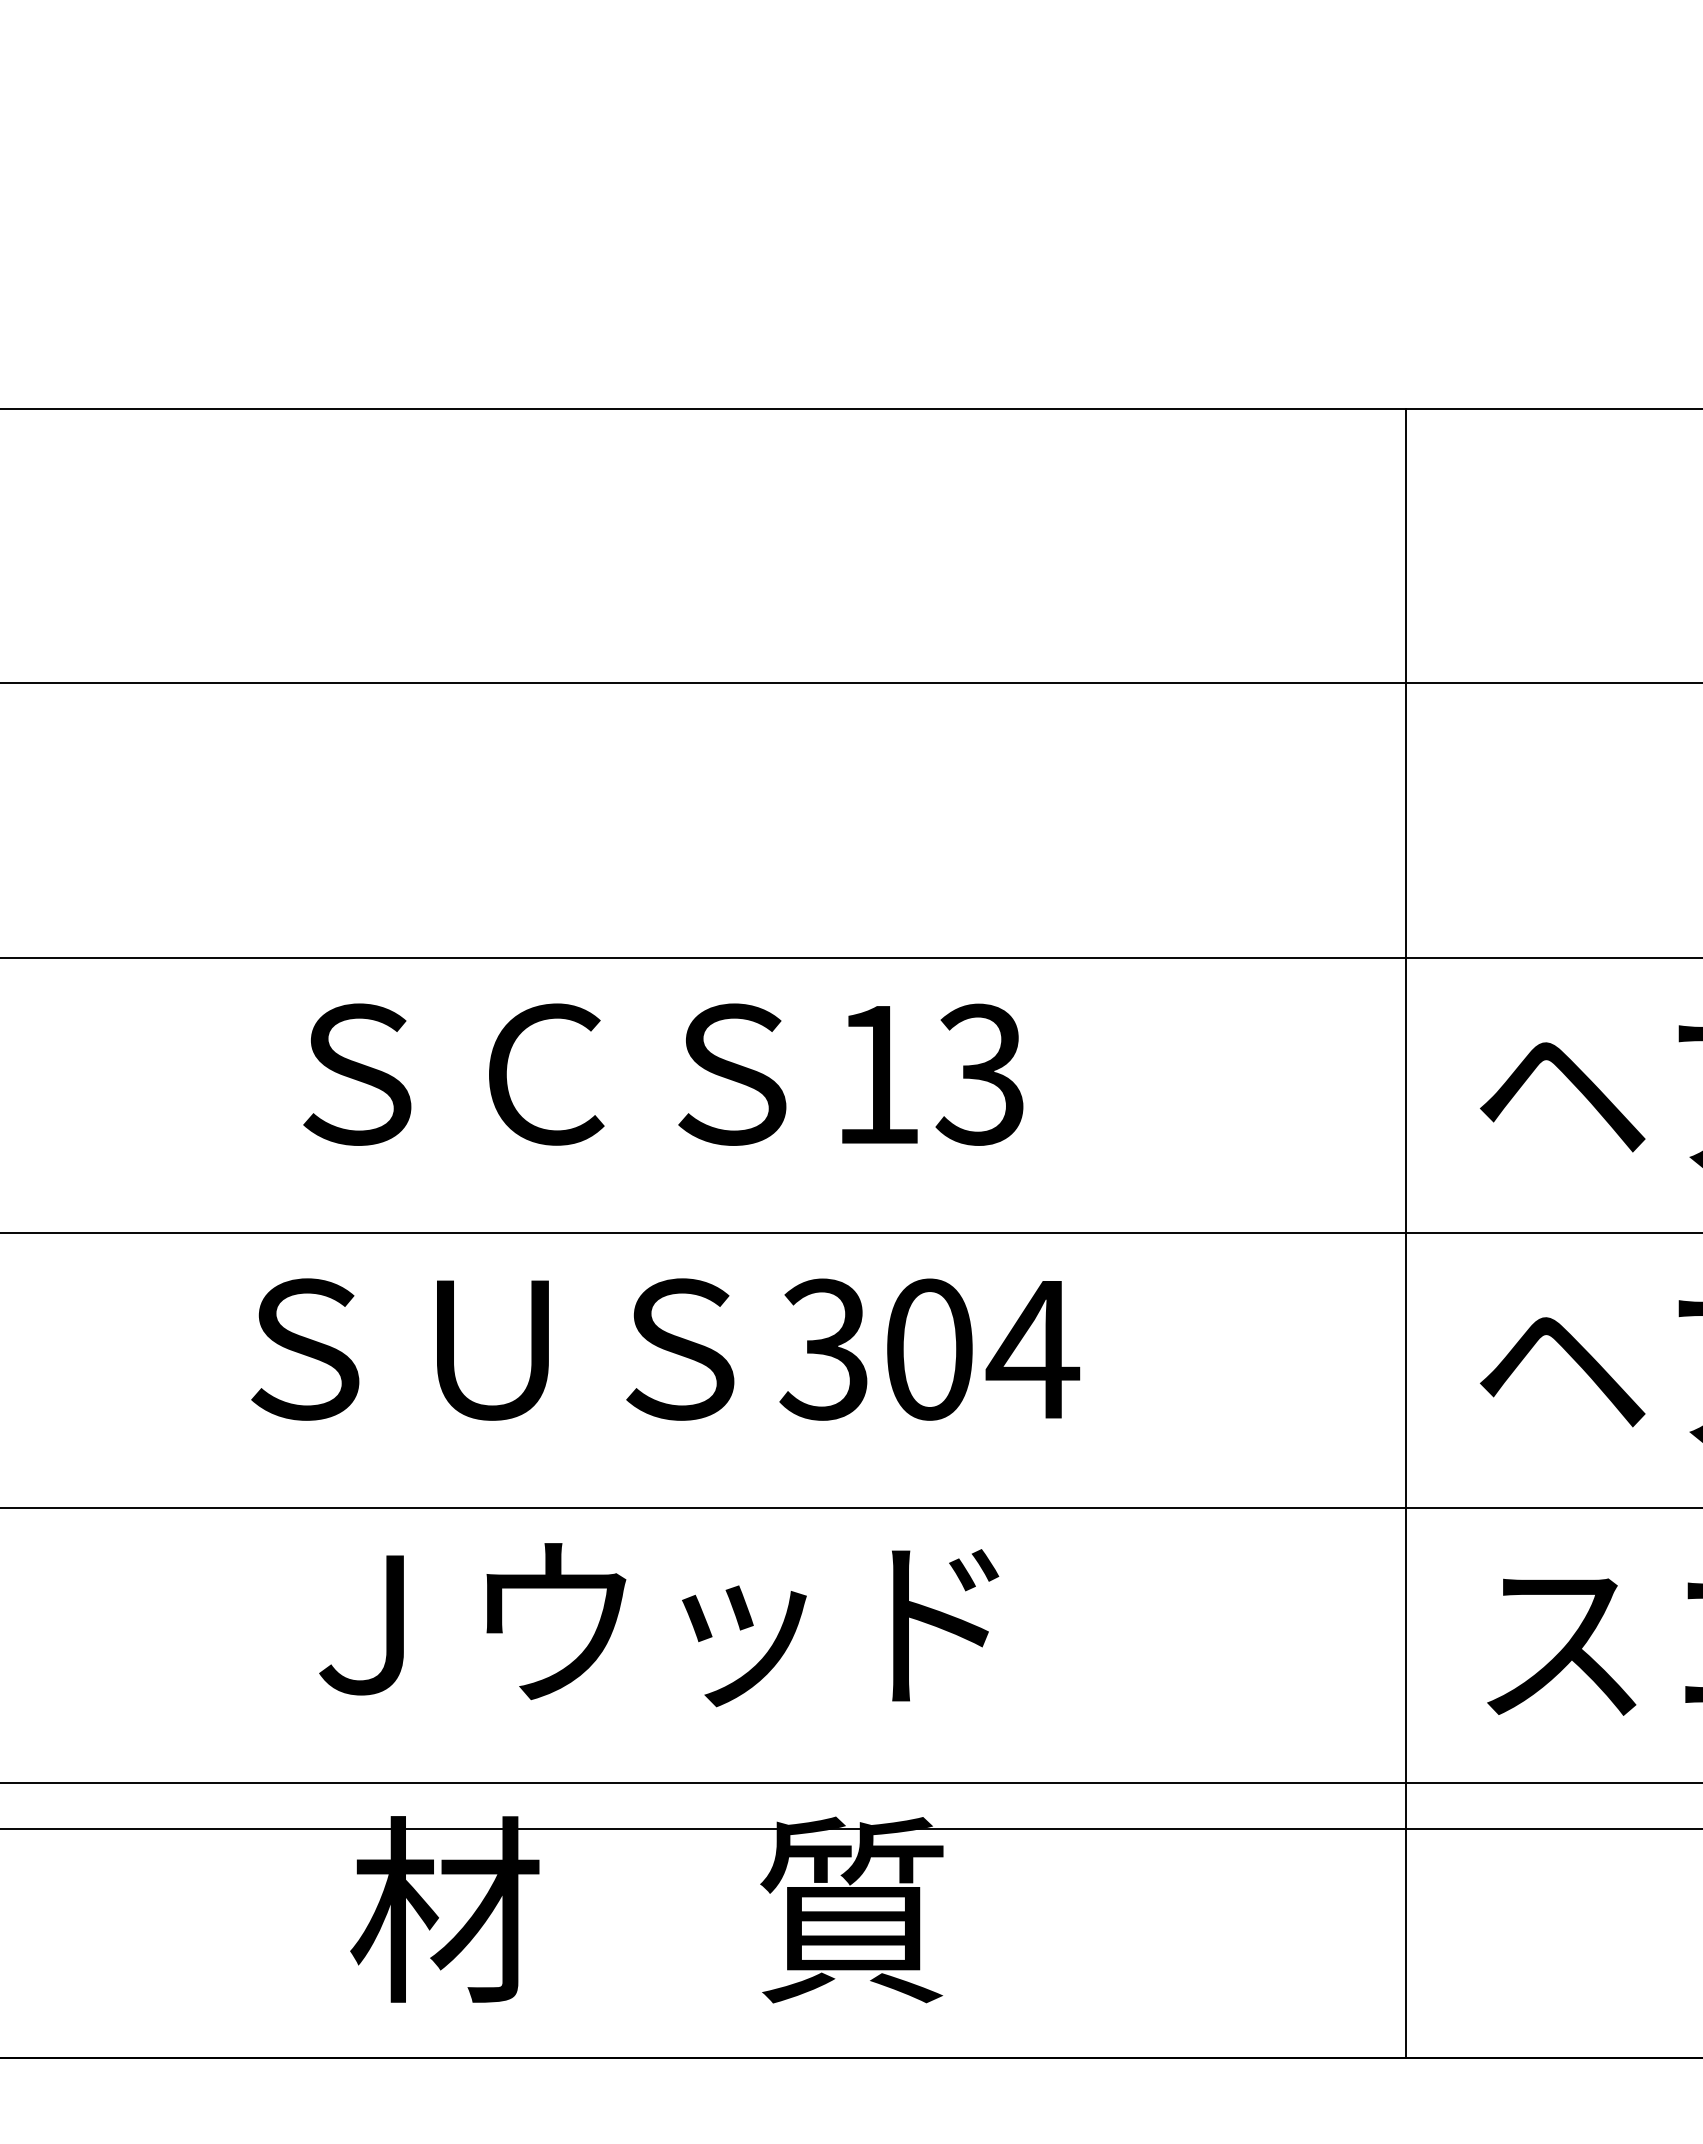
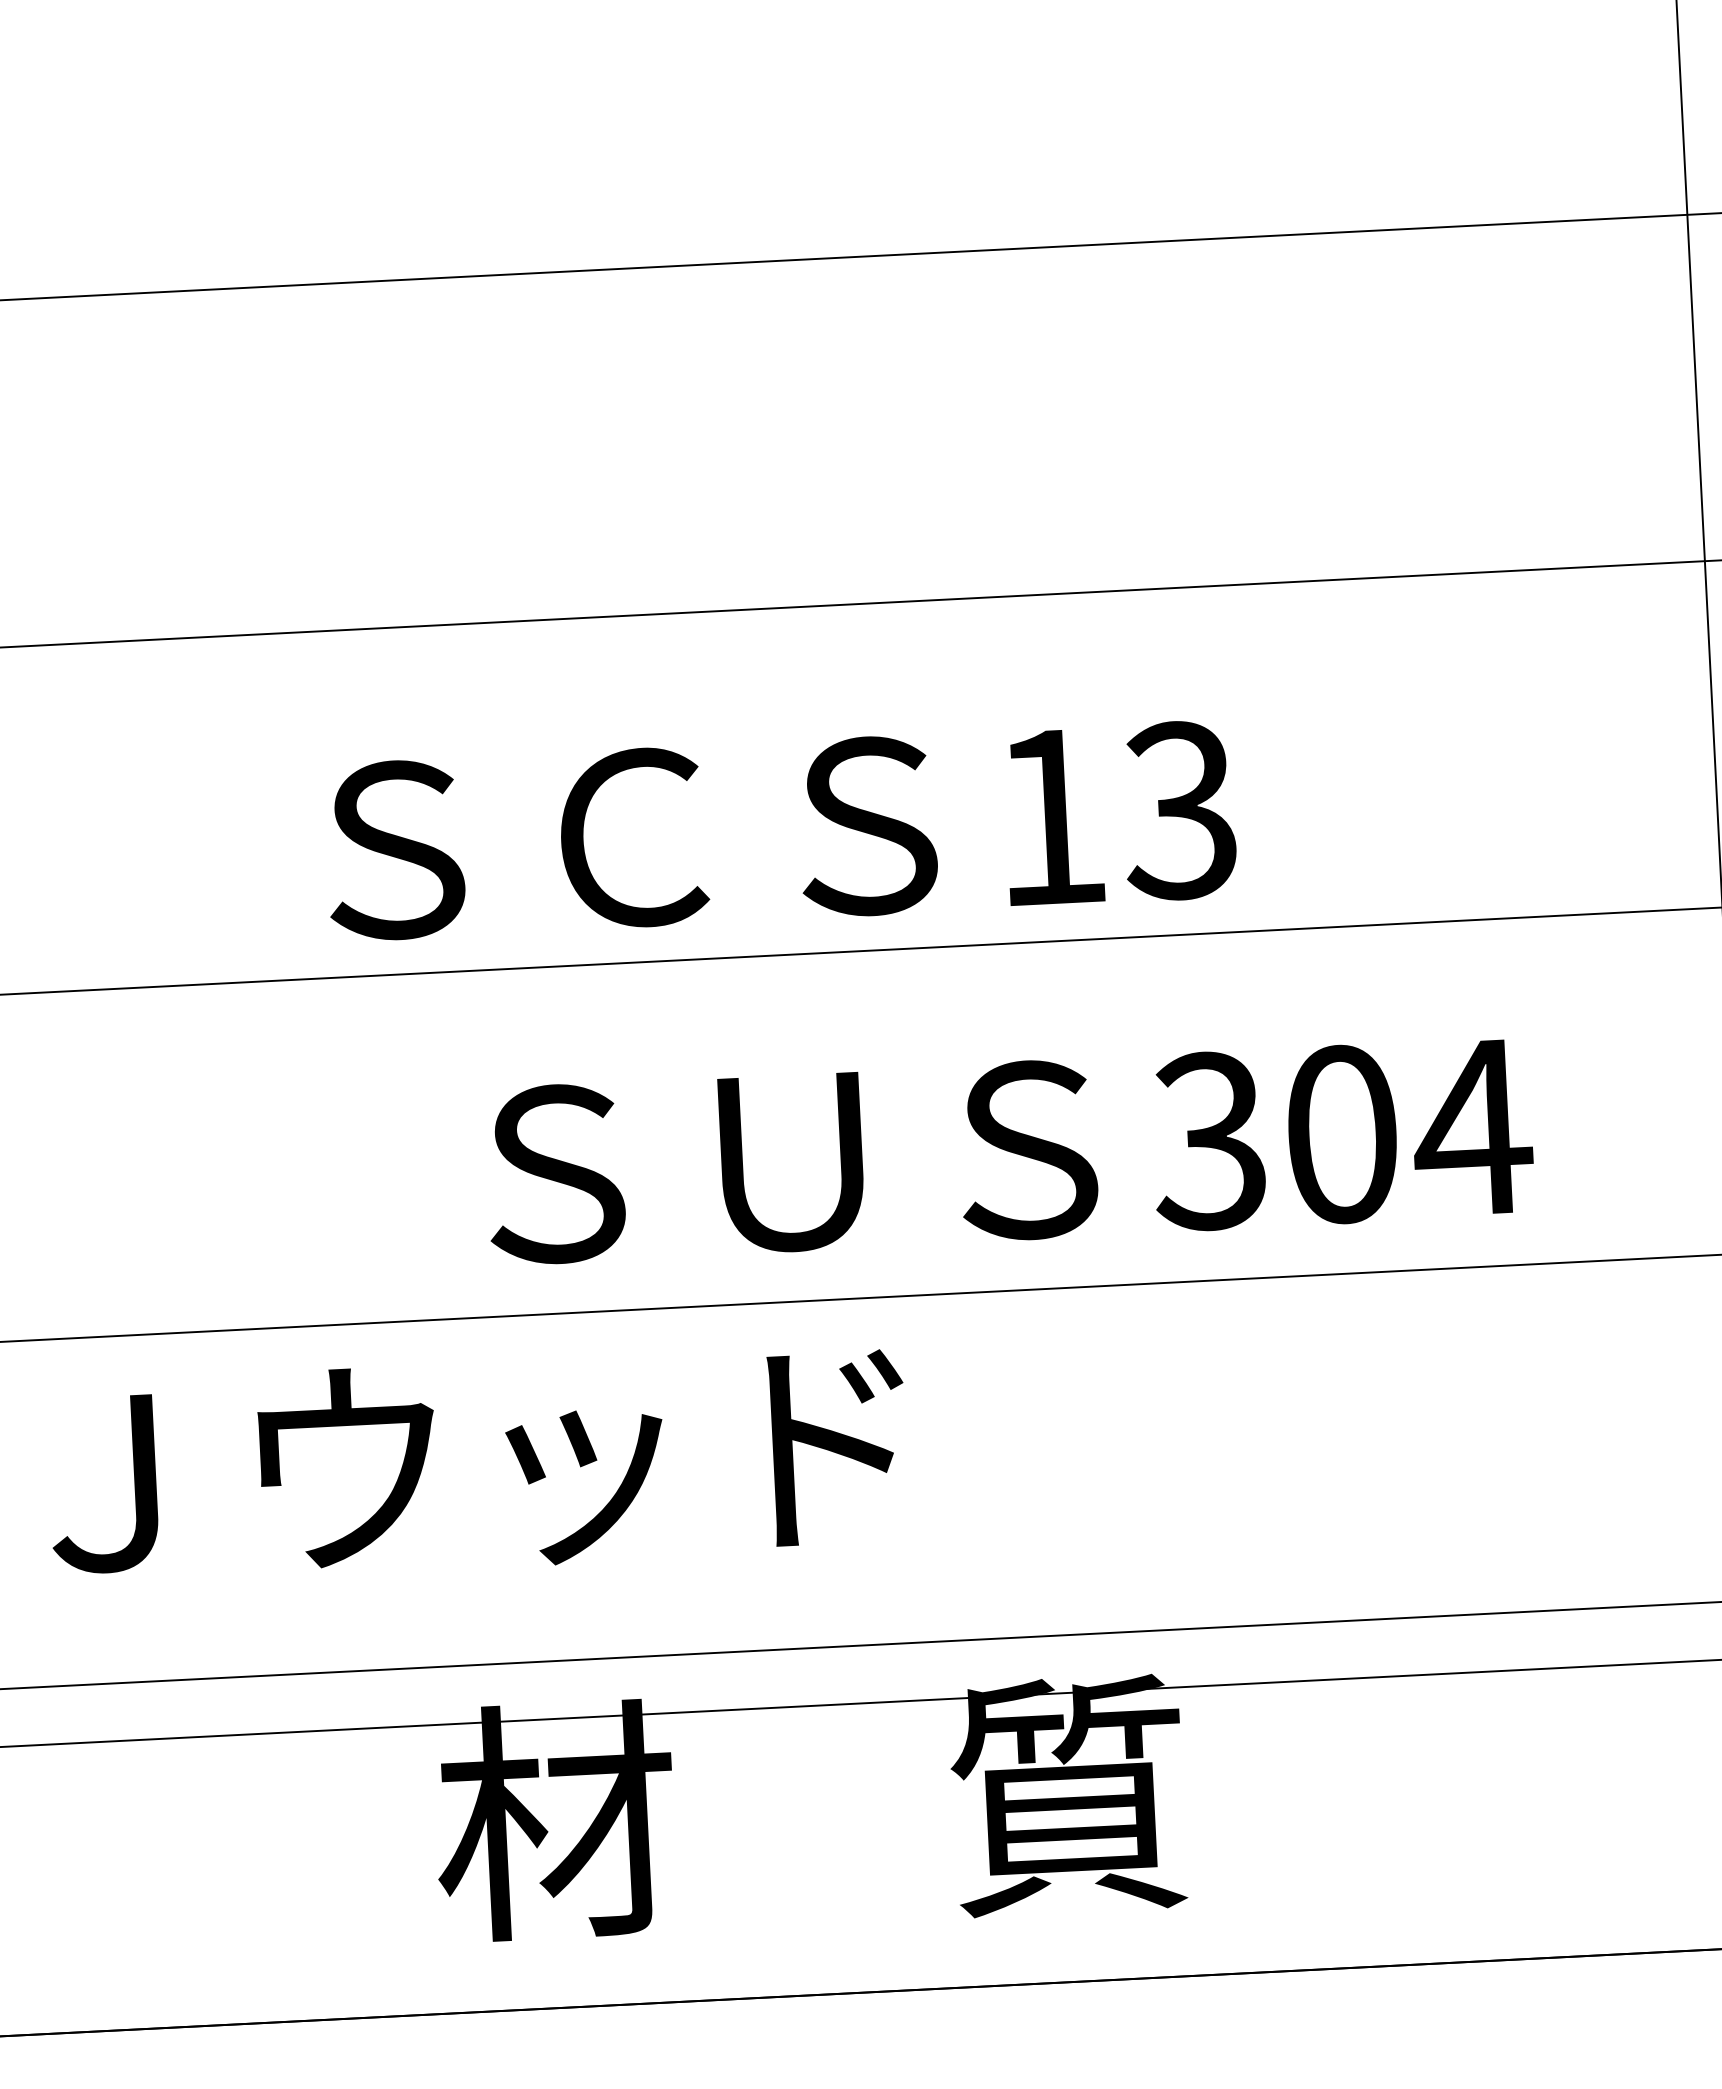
text: (663, 1074) -> (781, 830), moved
text: (665, 1349) -> (1009, 1151), moved
text: (659, 1625) -> (478, 1466), moved

